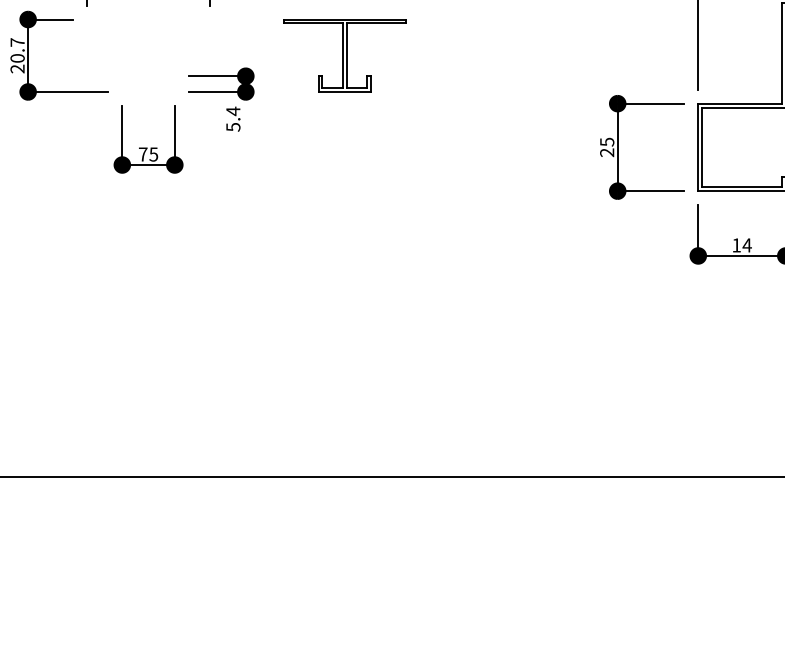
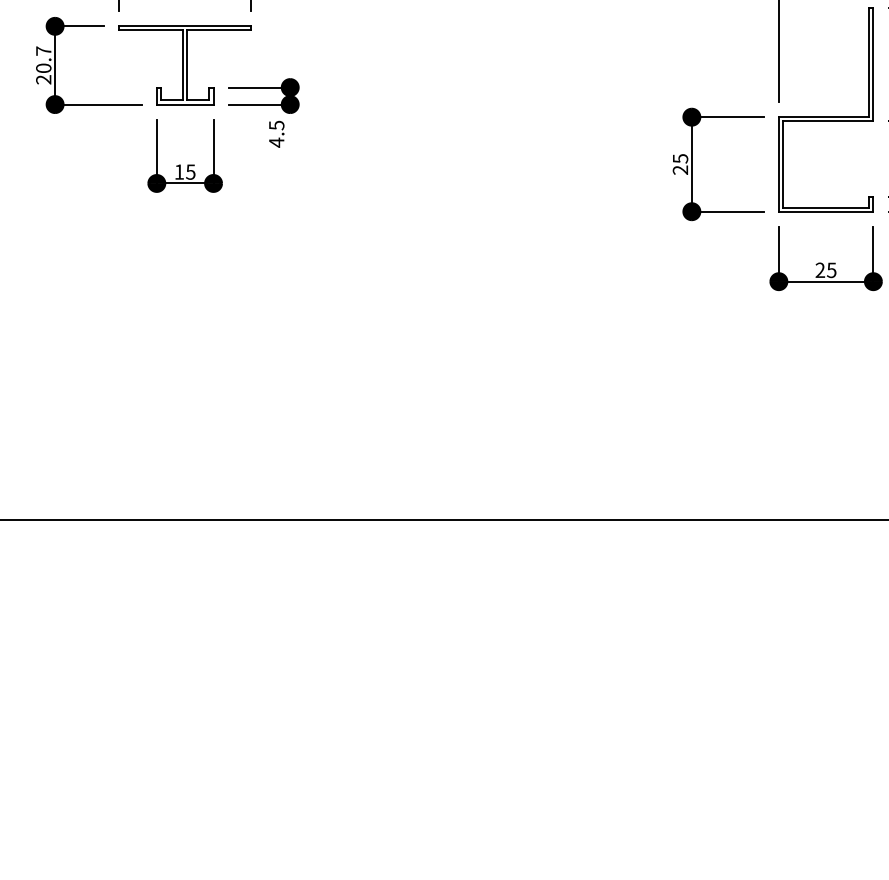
part: (344, 55) -> (184, 65), moved
text: (233, 118) -> (276, 133), 5.4 -> 4.5
text: (143, 153) -> (179, 171), 75 -> 15
text: (741, 245) -> (825, 270), 14 -> 25

